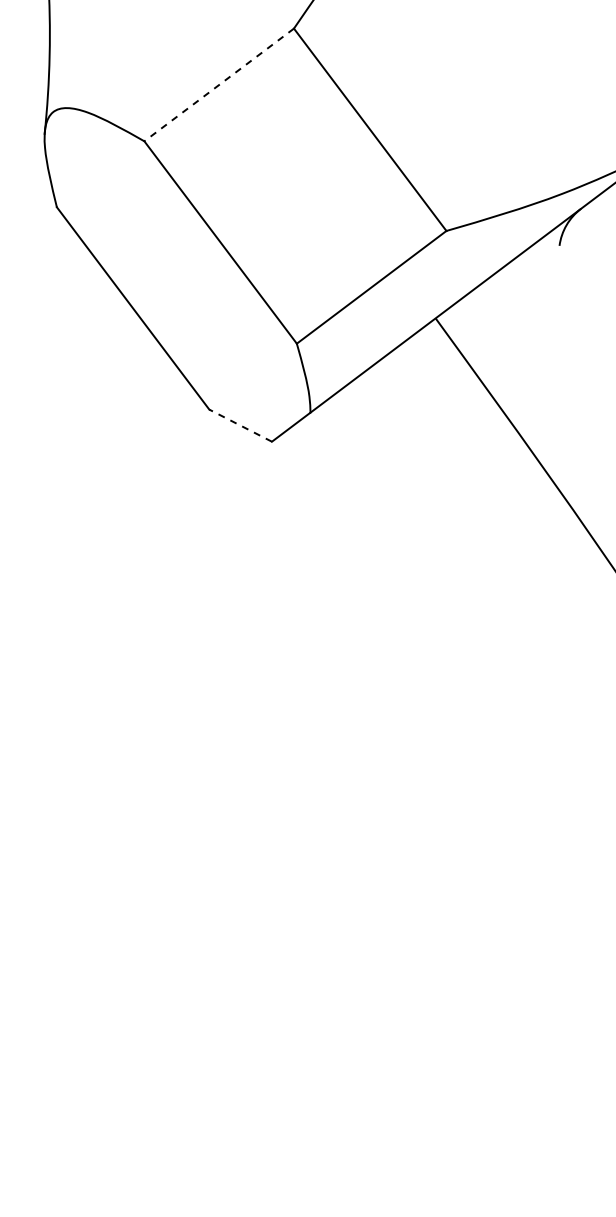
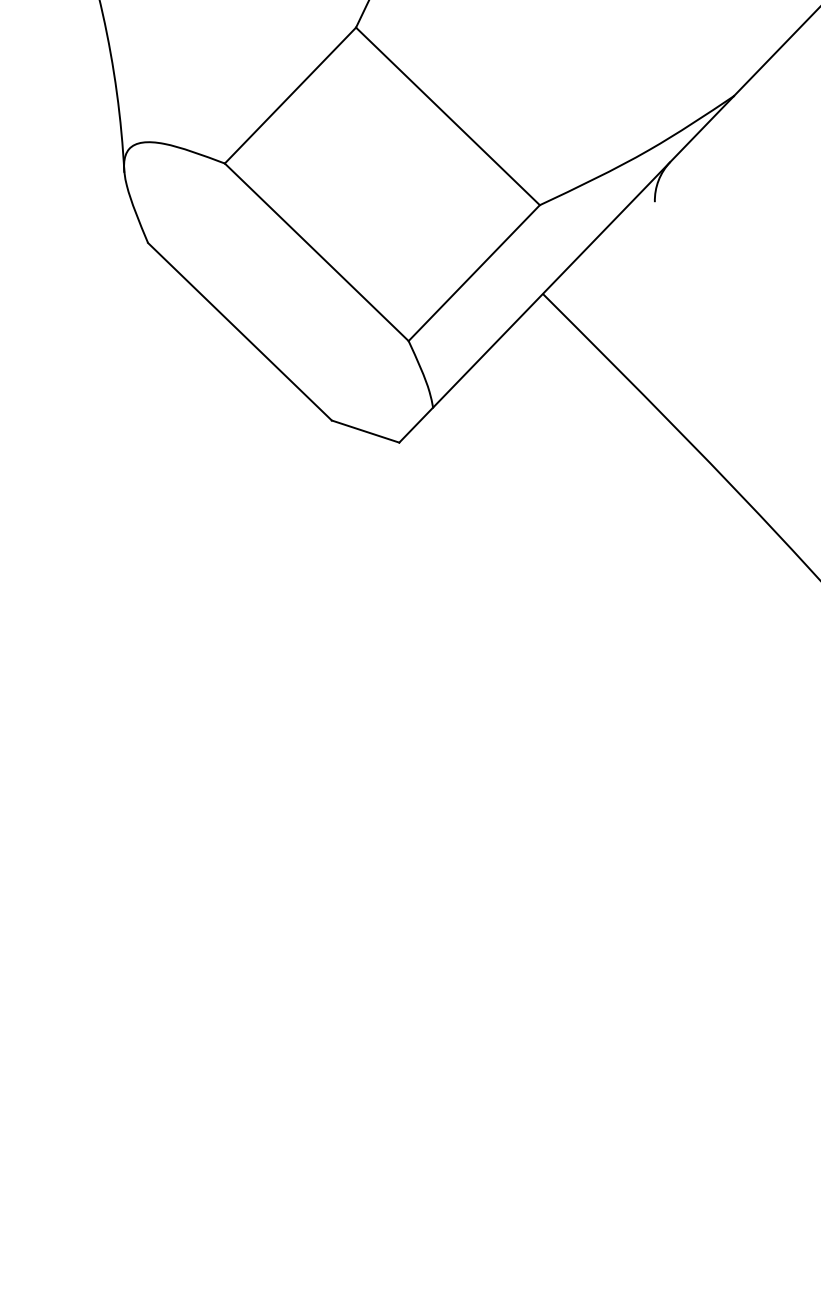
line: (219, 84) -> (290, 95), dashed -> solid
line: (240, 425) -> (365, 431), dashed -> solid

